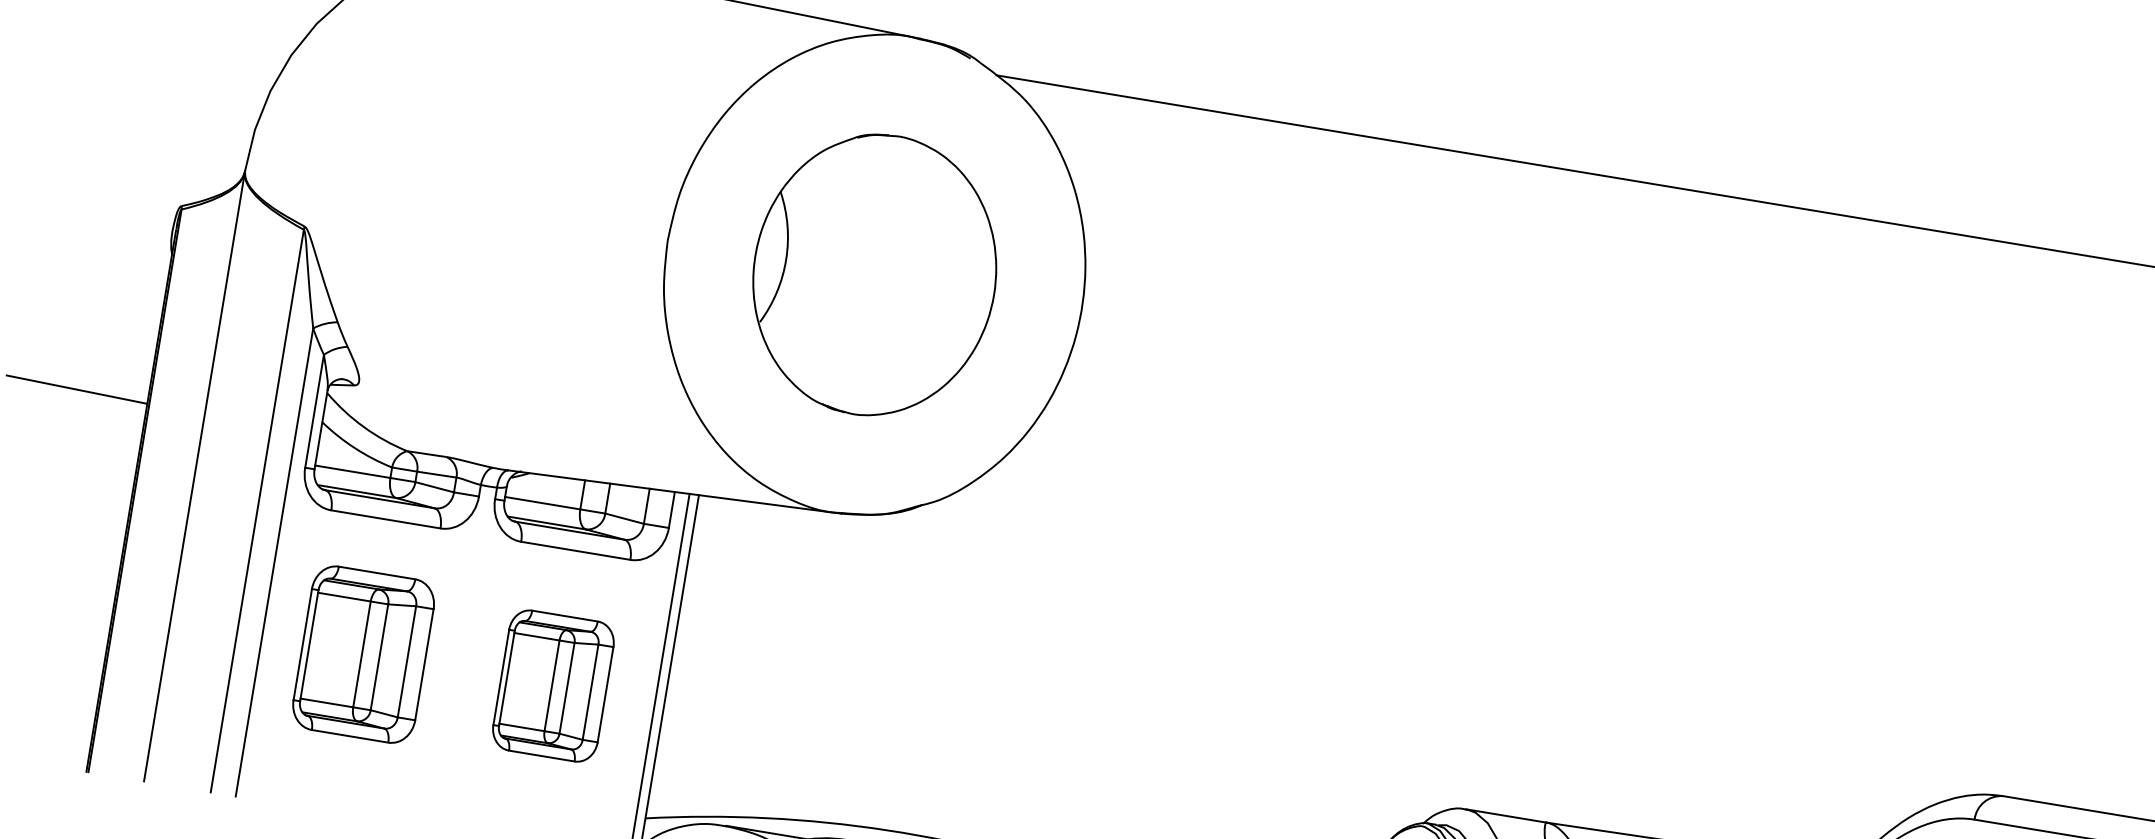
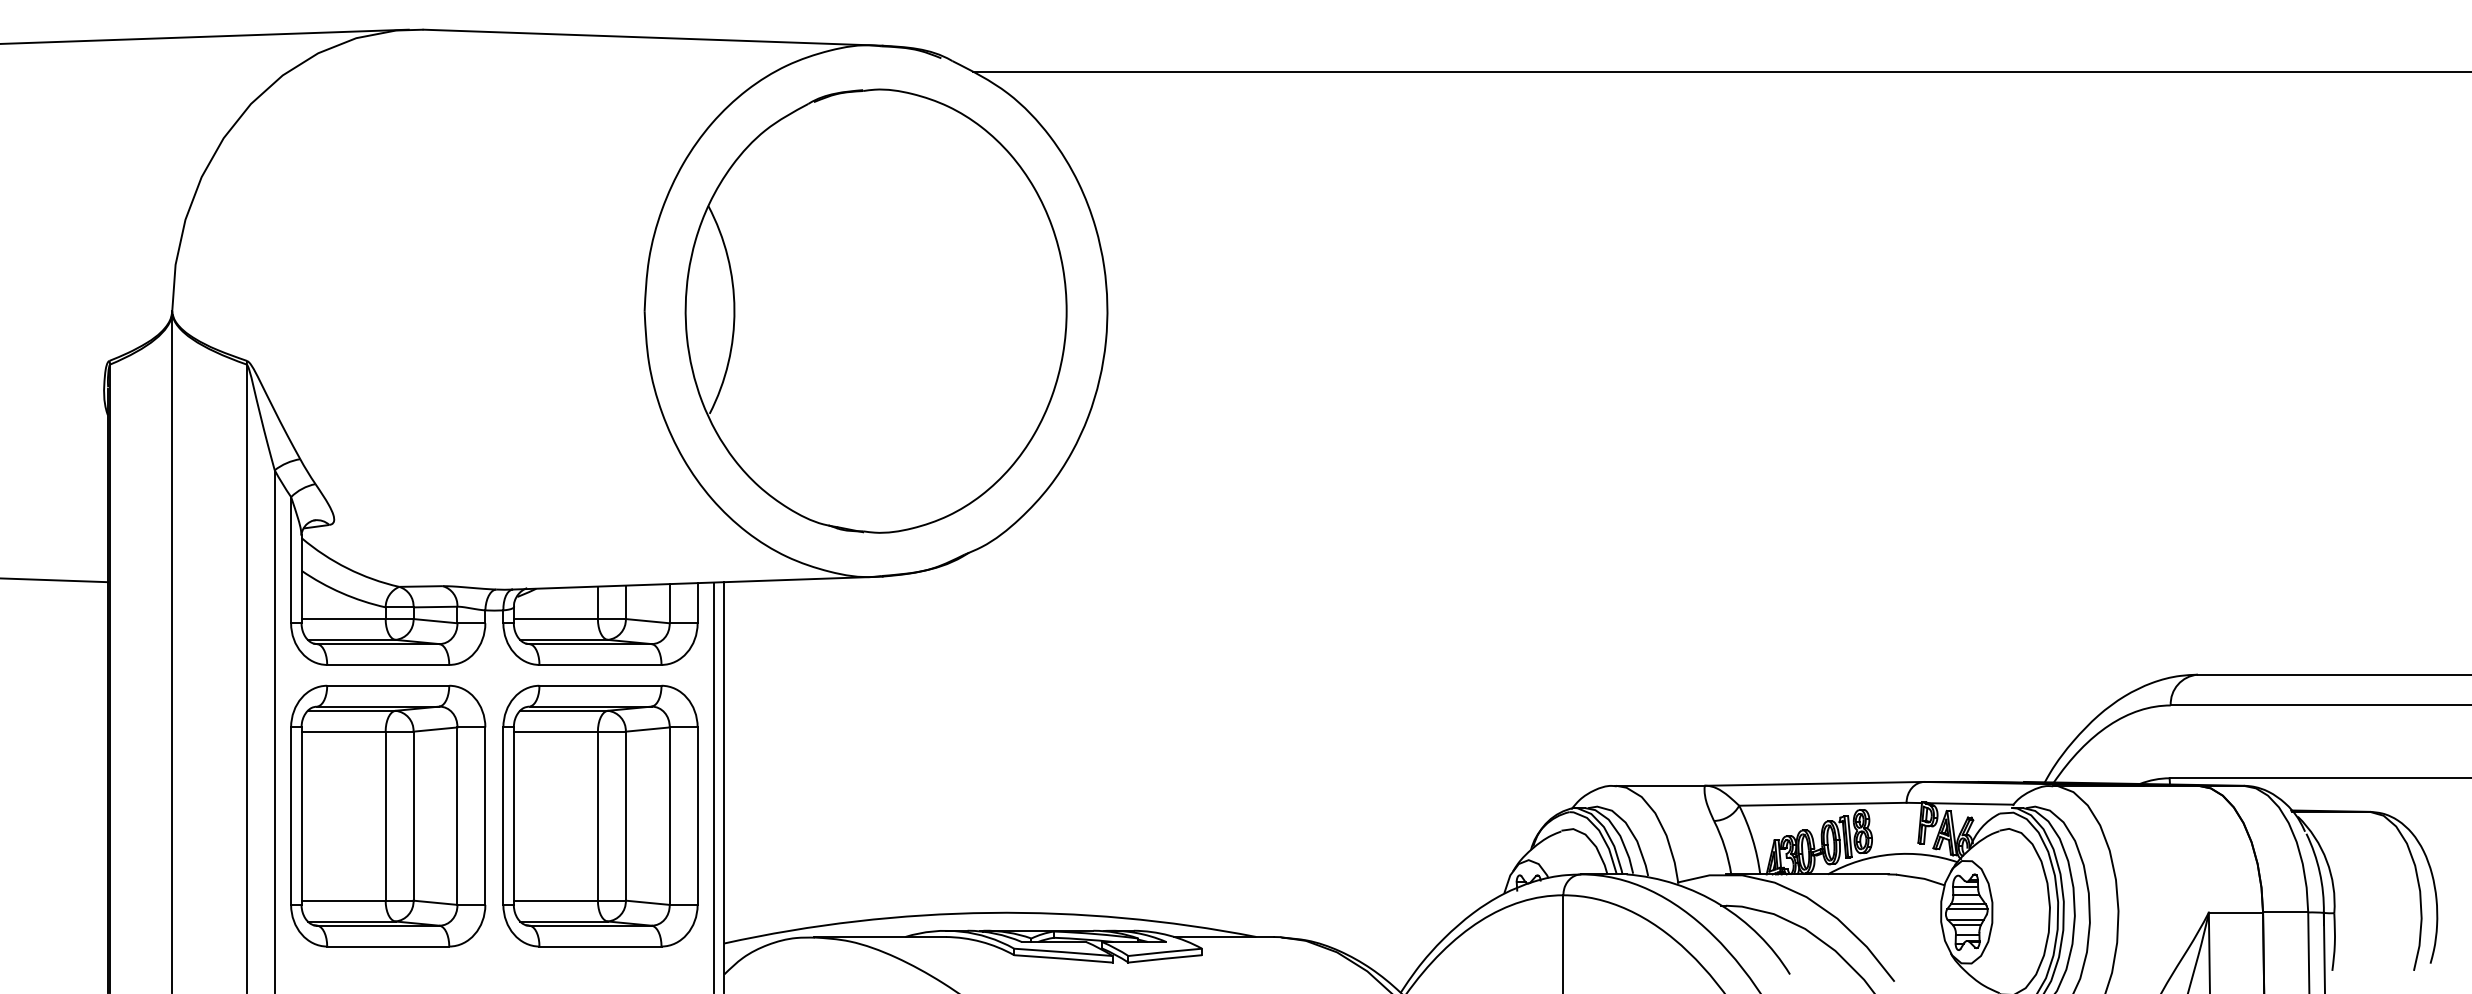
part: (874, 274) -> (875, 310), size x1.43
part: (363, 654) -> (388, 815), size x1.43
part: (553, 685) -> (600, 815), size x1.67

